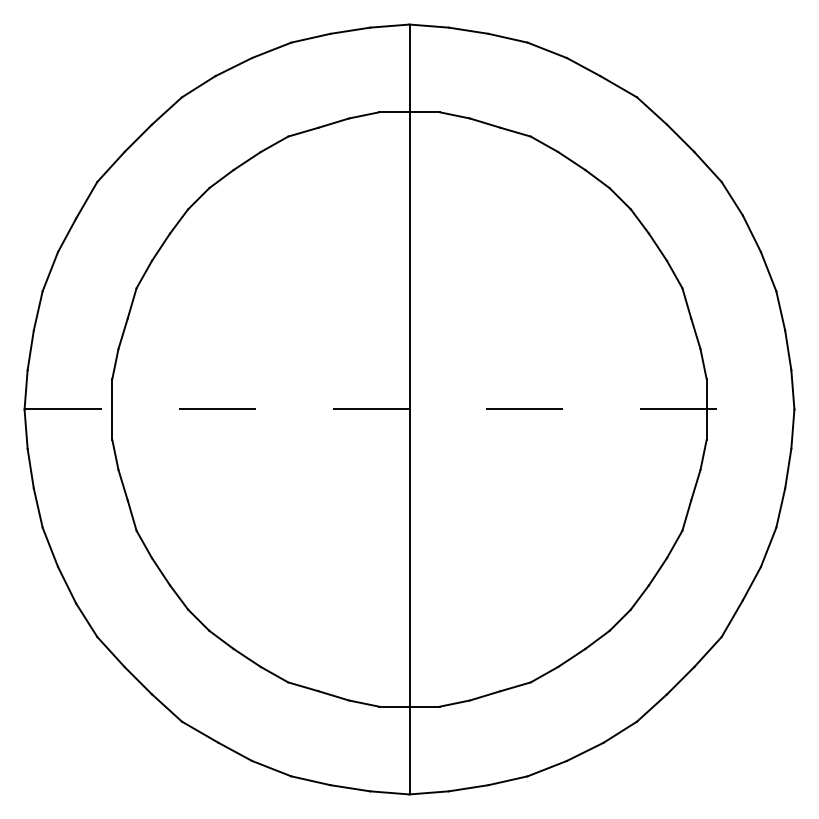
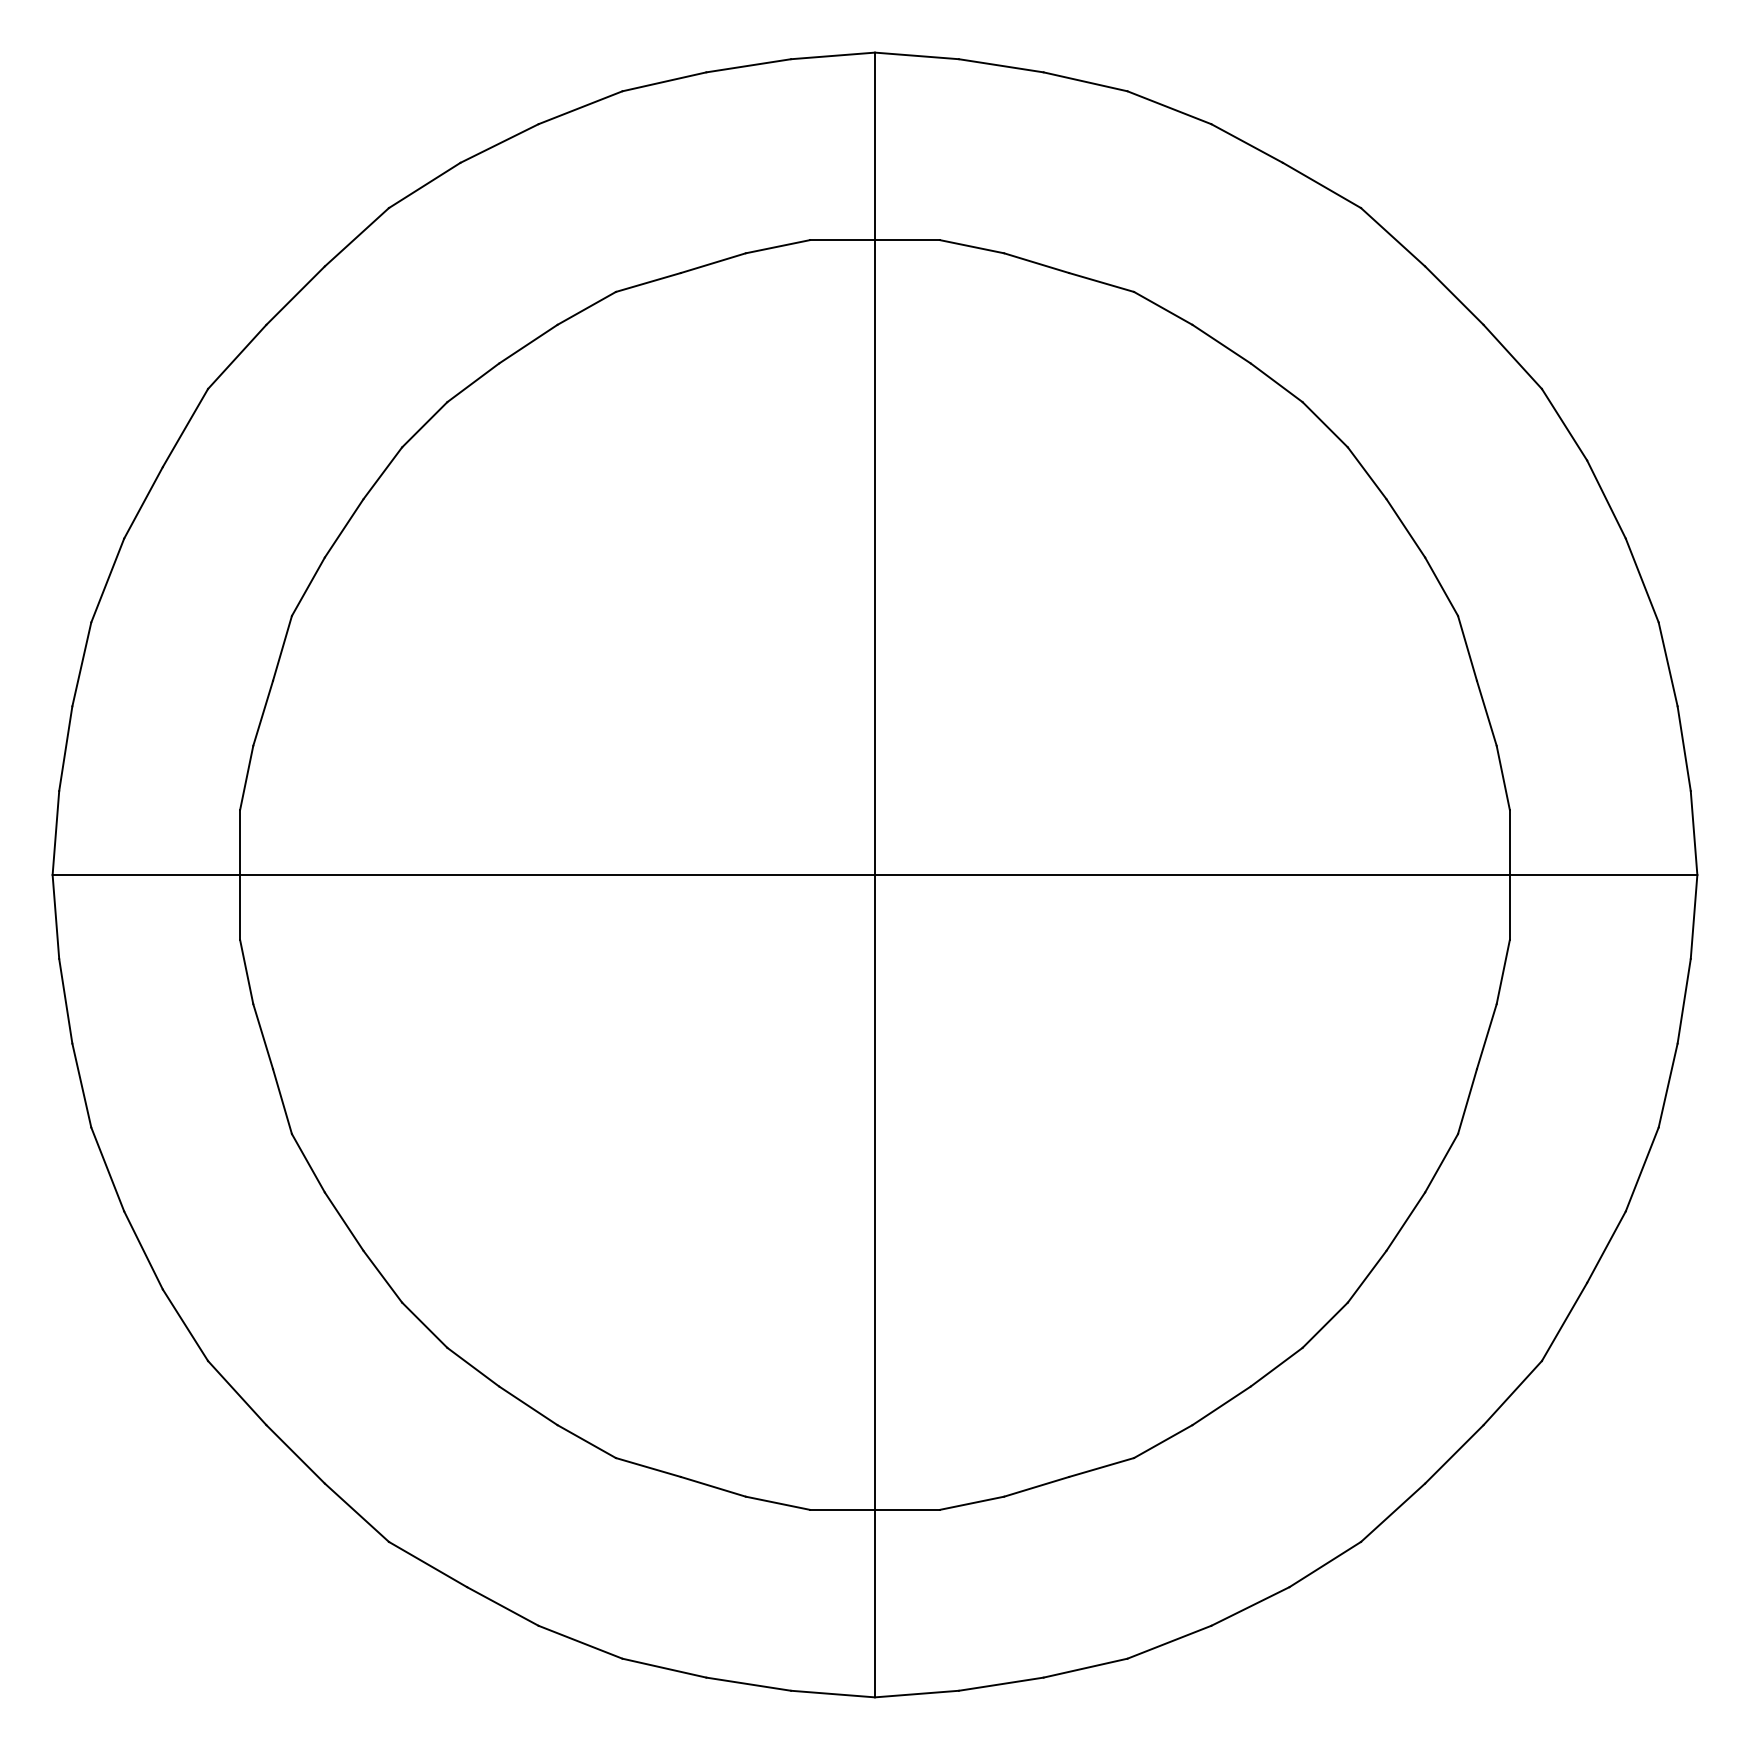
line: (409, 409) -> (875, 875), dashed -> solid

